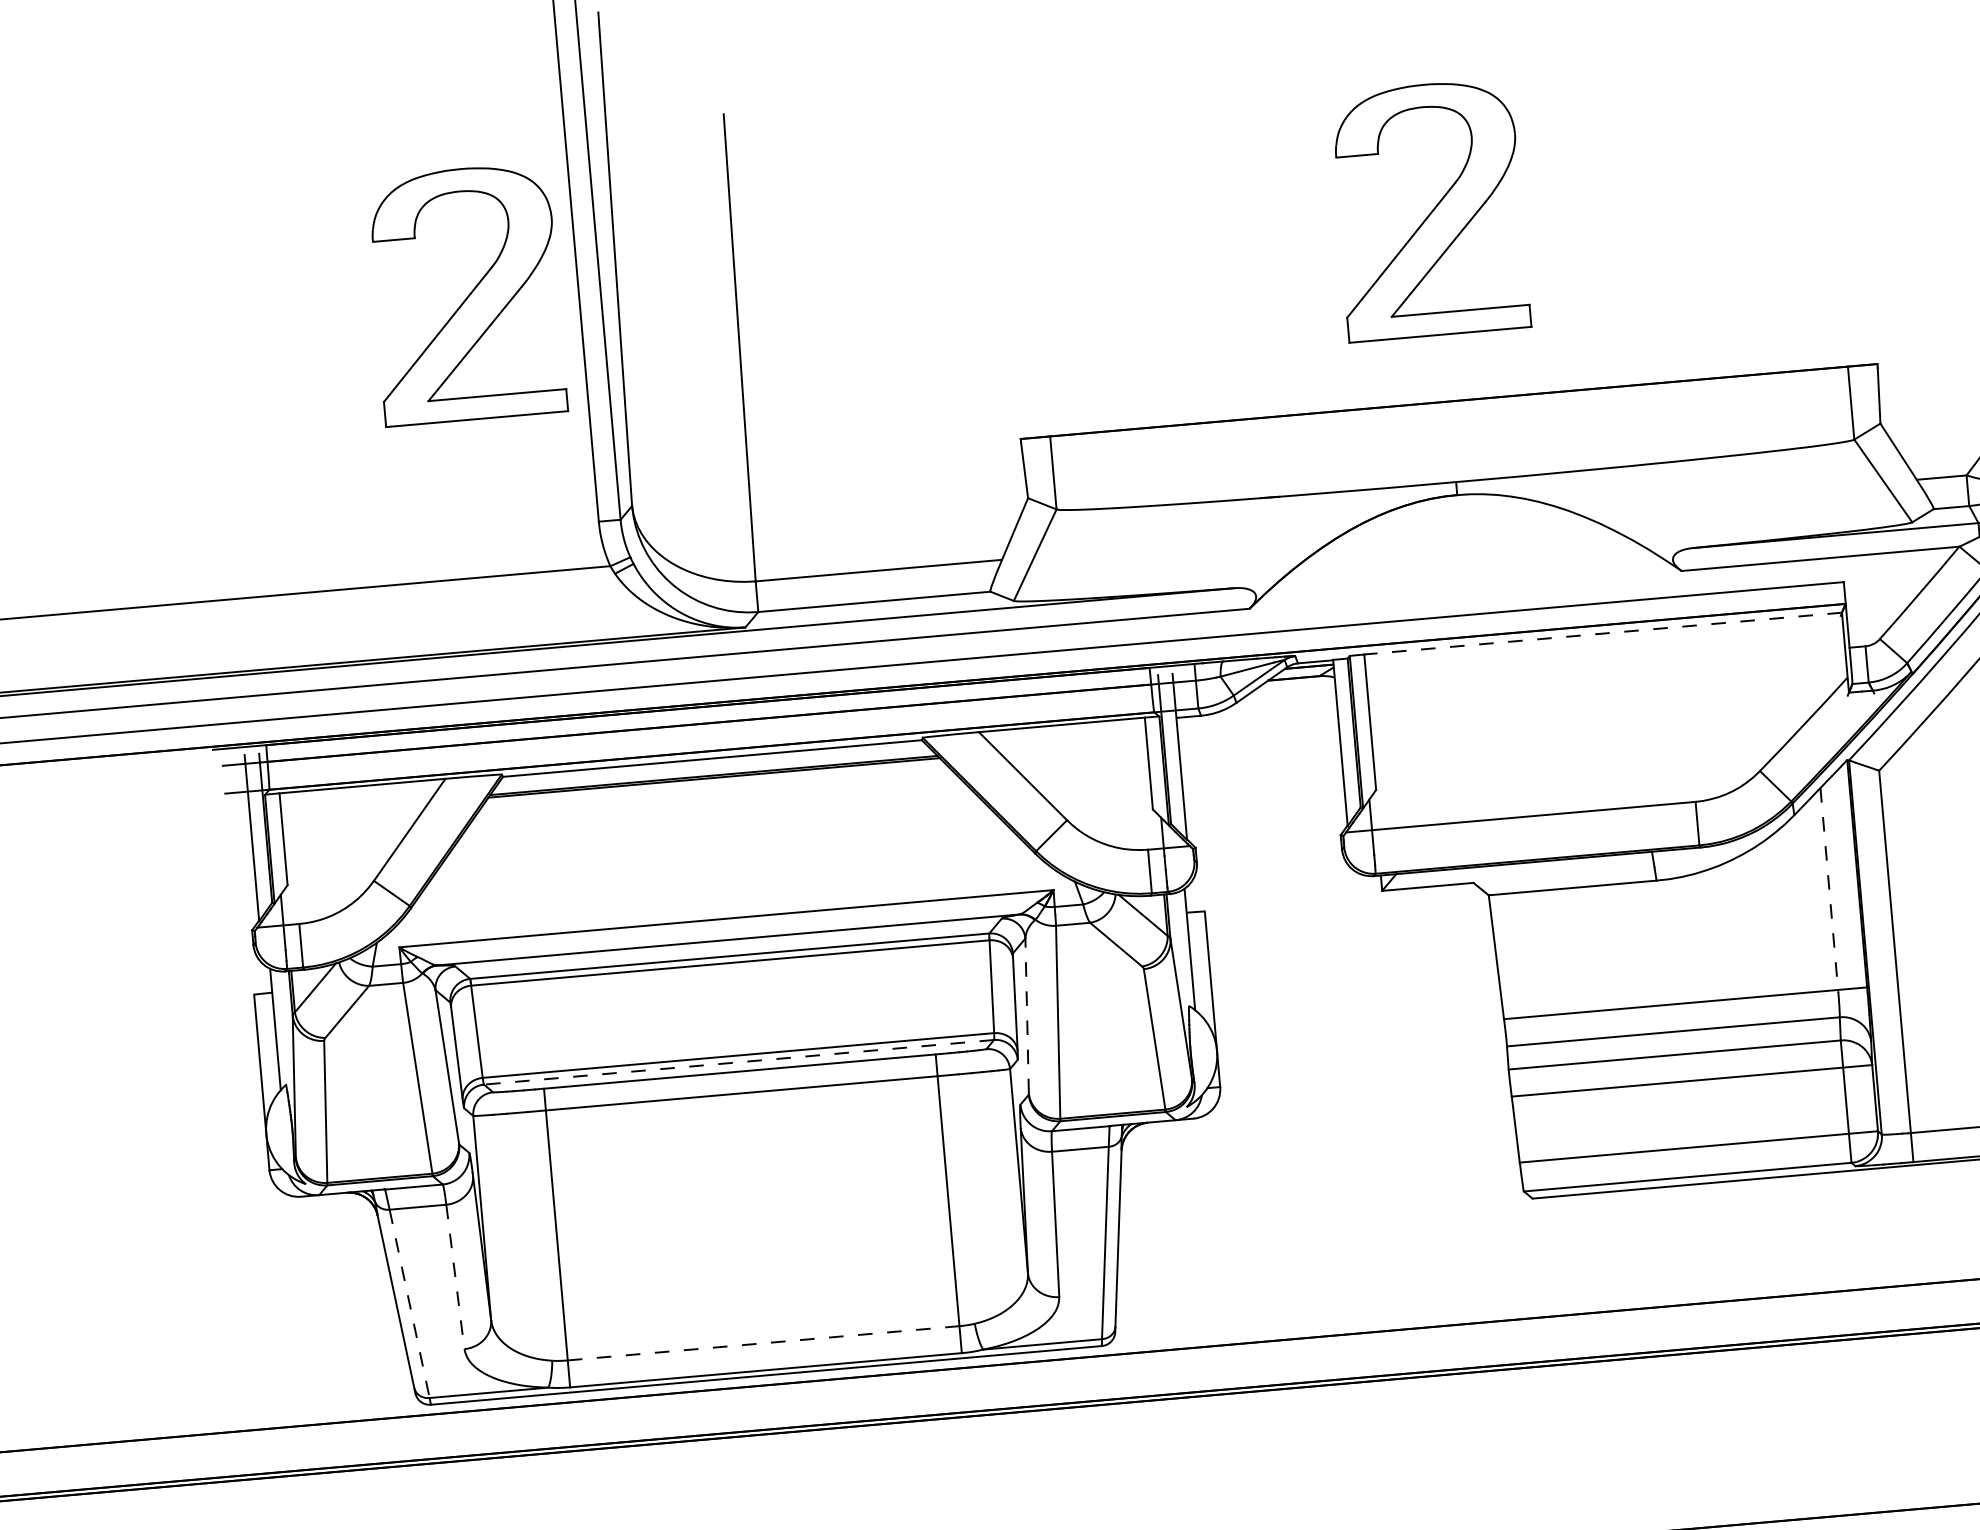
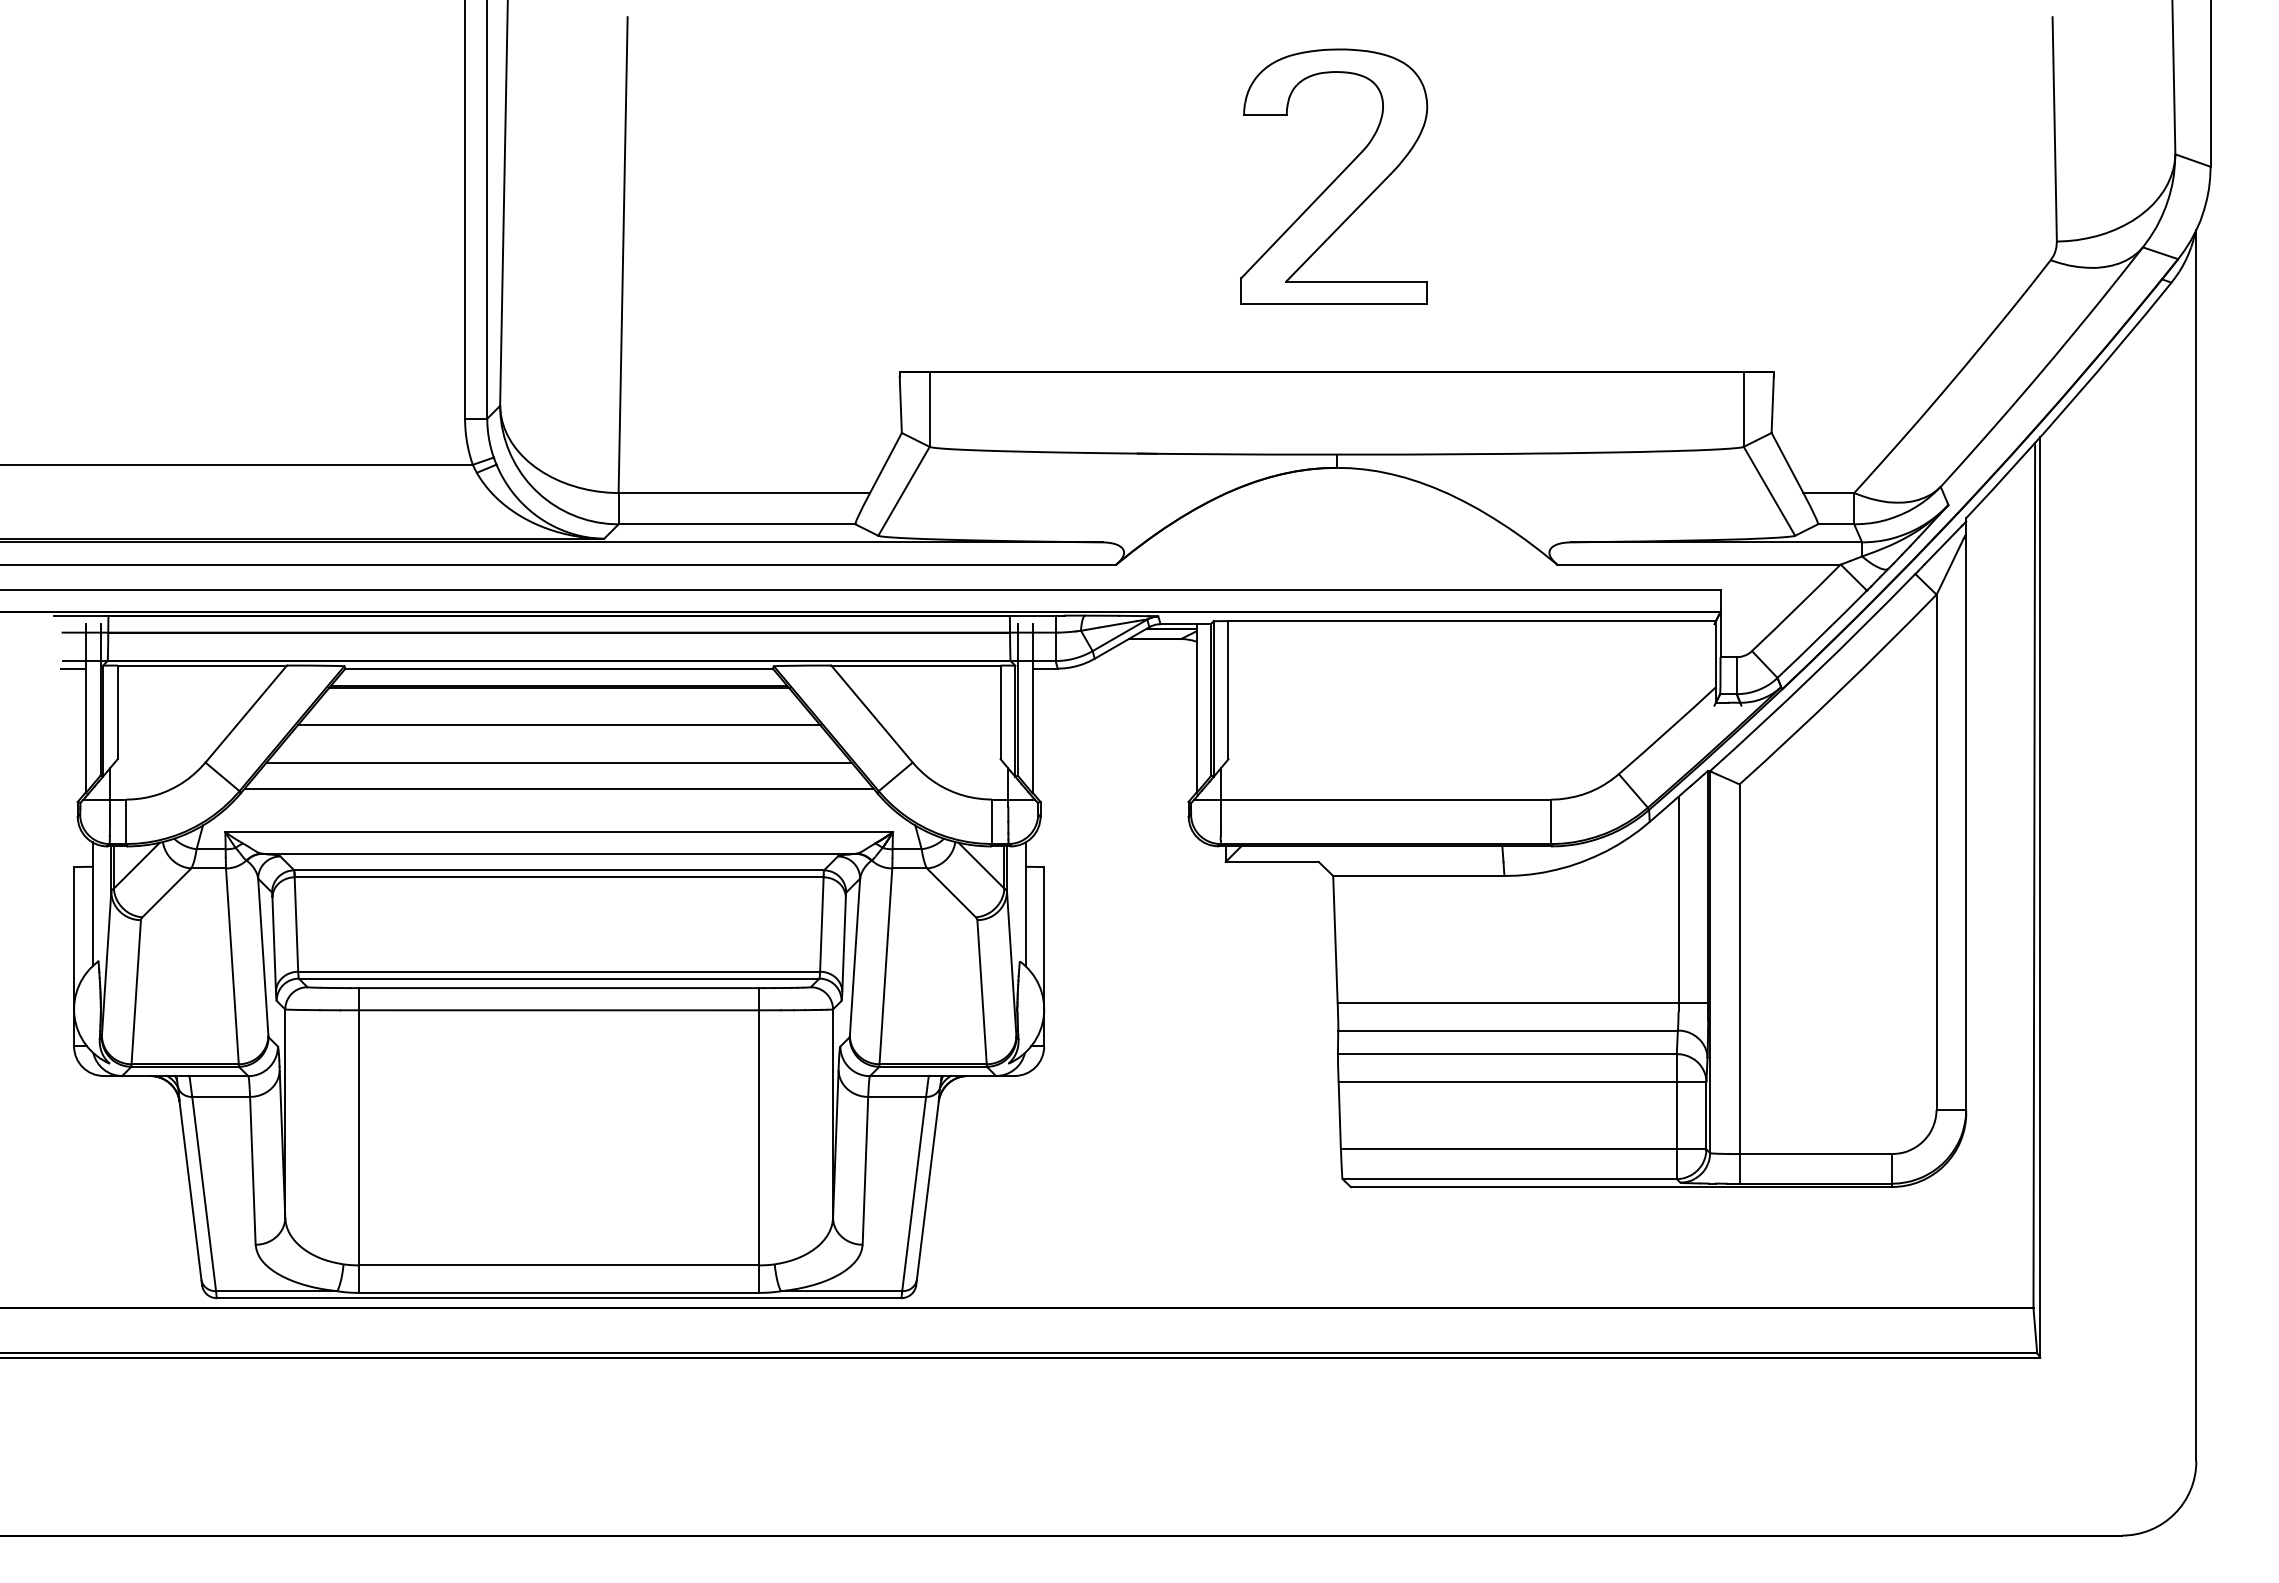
part: (466, 294) -> (351, 176), removed
line: (1603, 634) -> (1472, 621), dashed -> solid
line: (235, 800) -> (72, 668), added
line: (716, 814) -> (558, 725), added
line: (719, 850) -> (558, 762), added
line: (722, 876) -> (558, 788), added
line: (1829, 890) -> (1678, 901), dashed -> solid
line: (1027, 1016) -> (855, 957), dashed -> solid
line: (738, 1062) -> (558, 978), dashed -> solid
line: (454, 1276) -> (252, 1170), dashed -> solid
line: (410, 1304) -> (204, 1194), dashed -> solid
line: (763, 1343) -> (559, 1265), dashed -> solid

